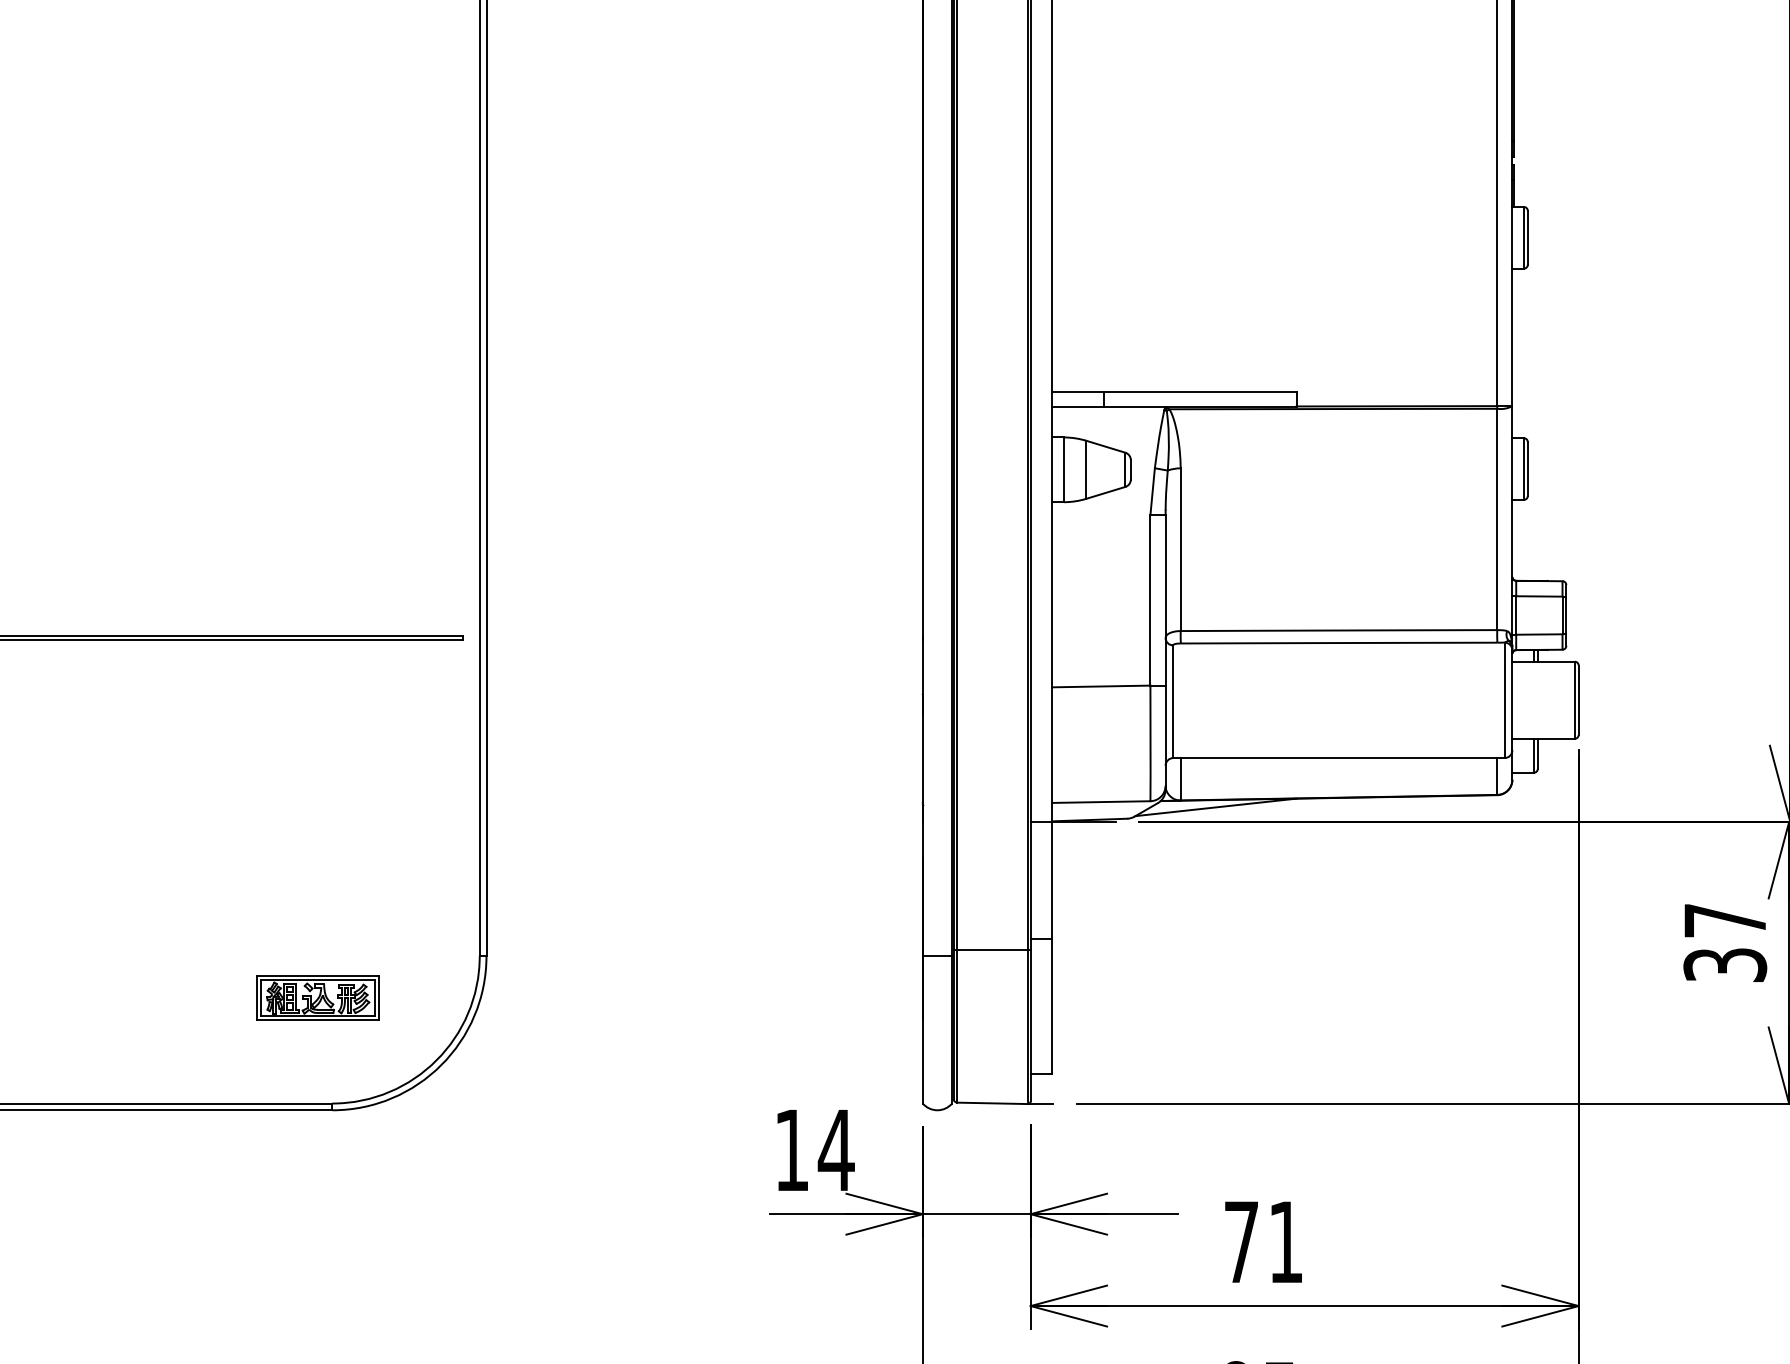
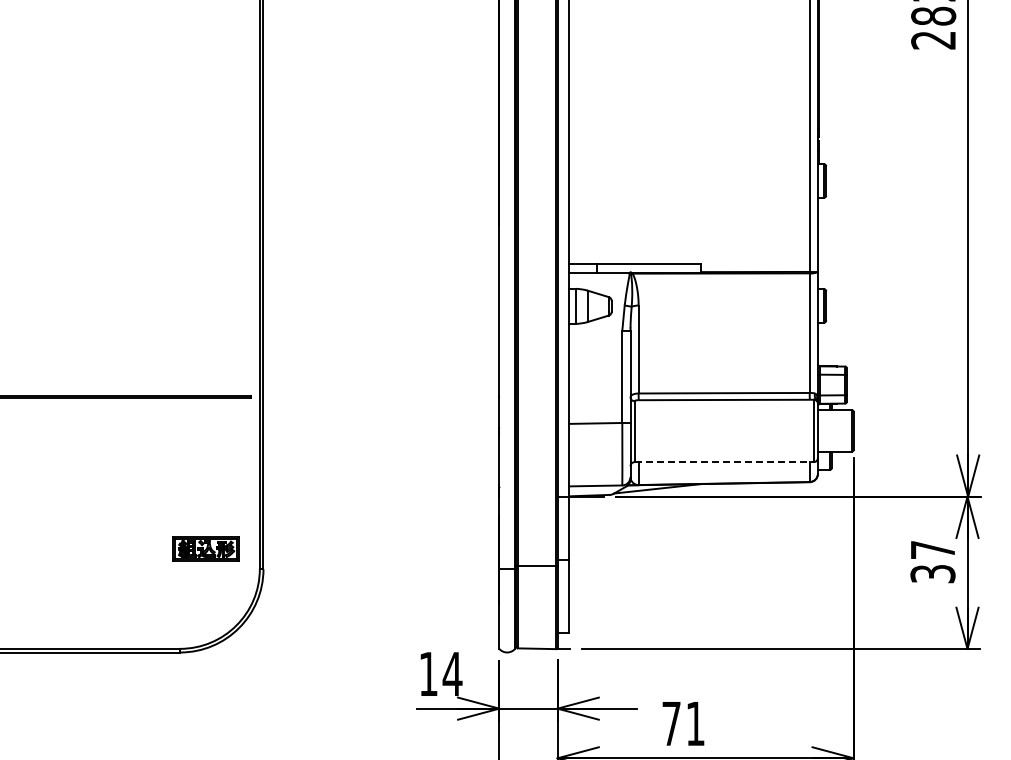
line: (1339, 758) -> (724, 462), solid -> dashed
part: (316, 997) -> (205, 548), moved

